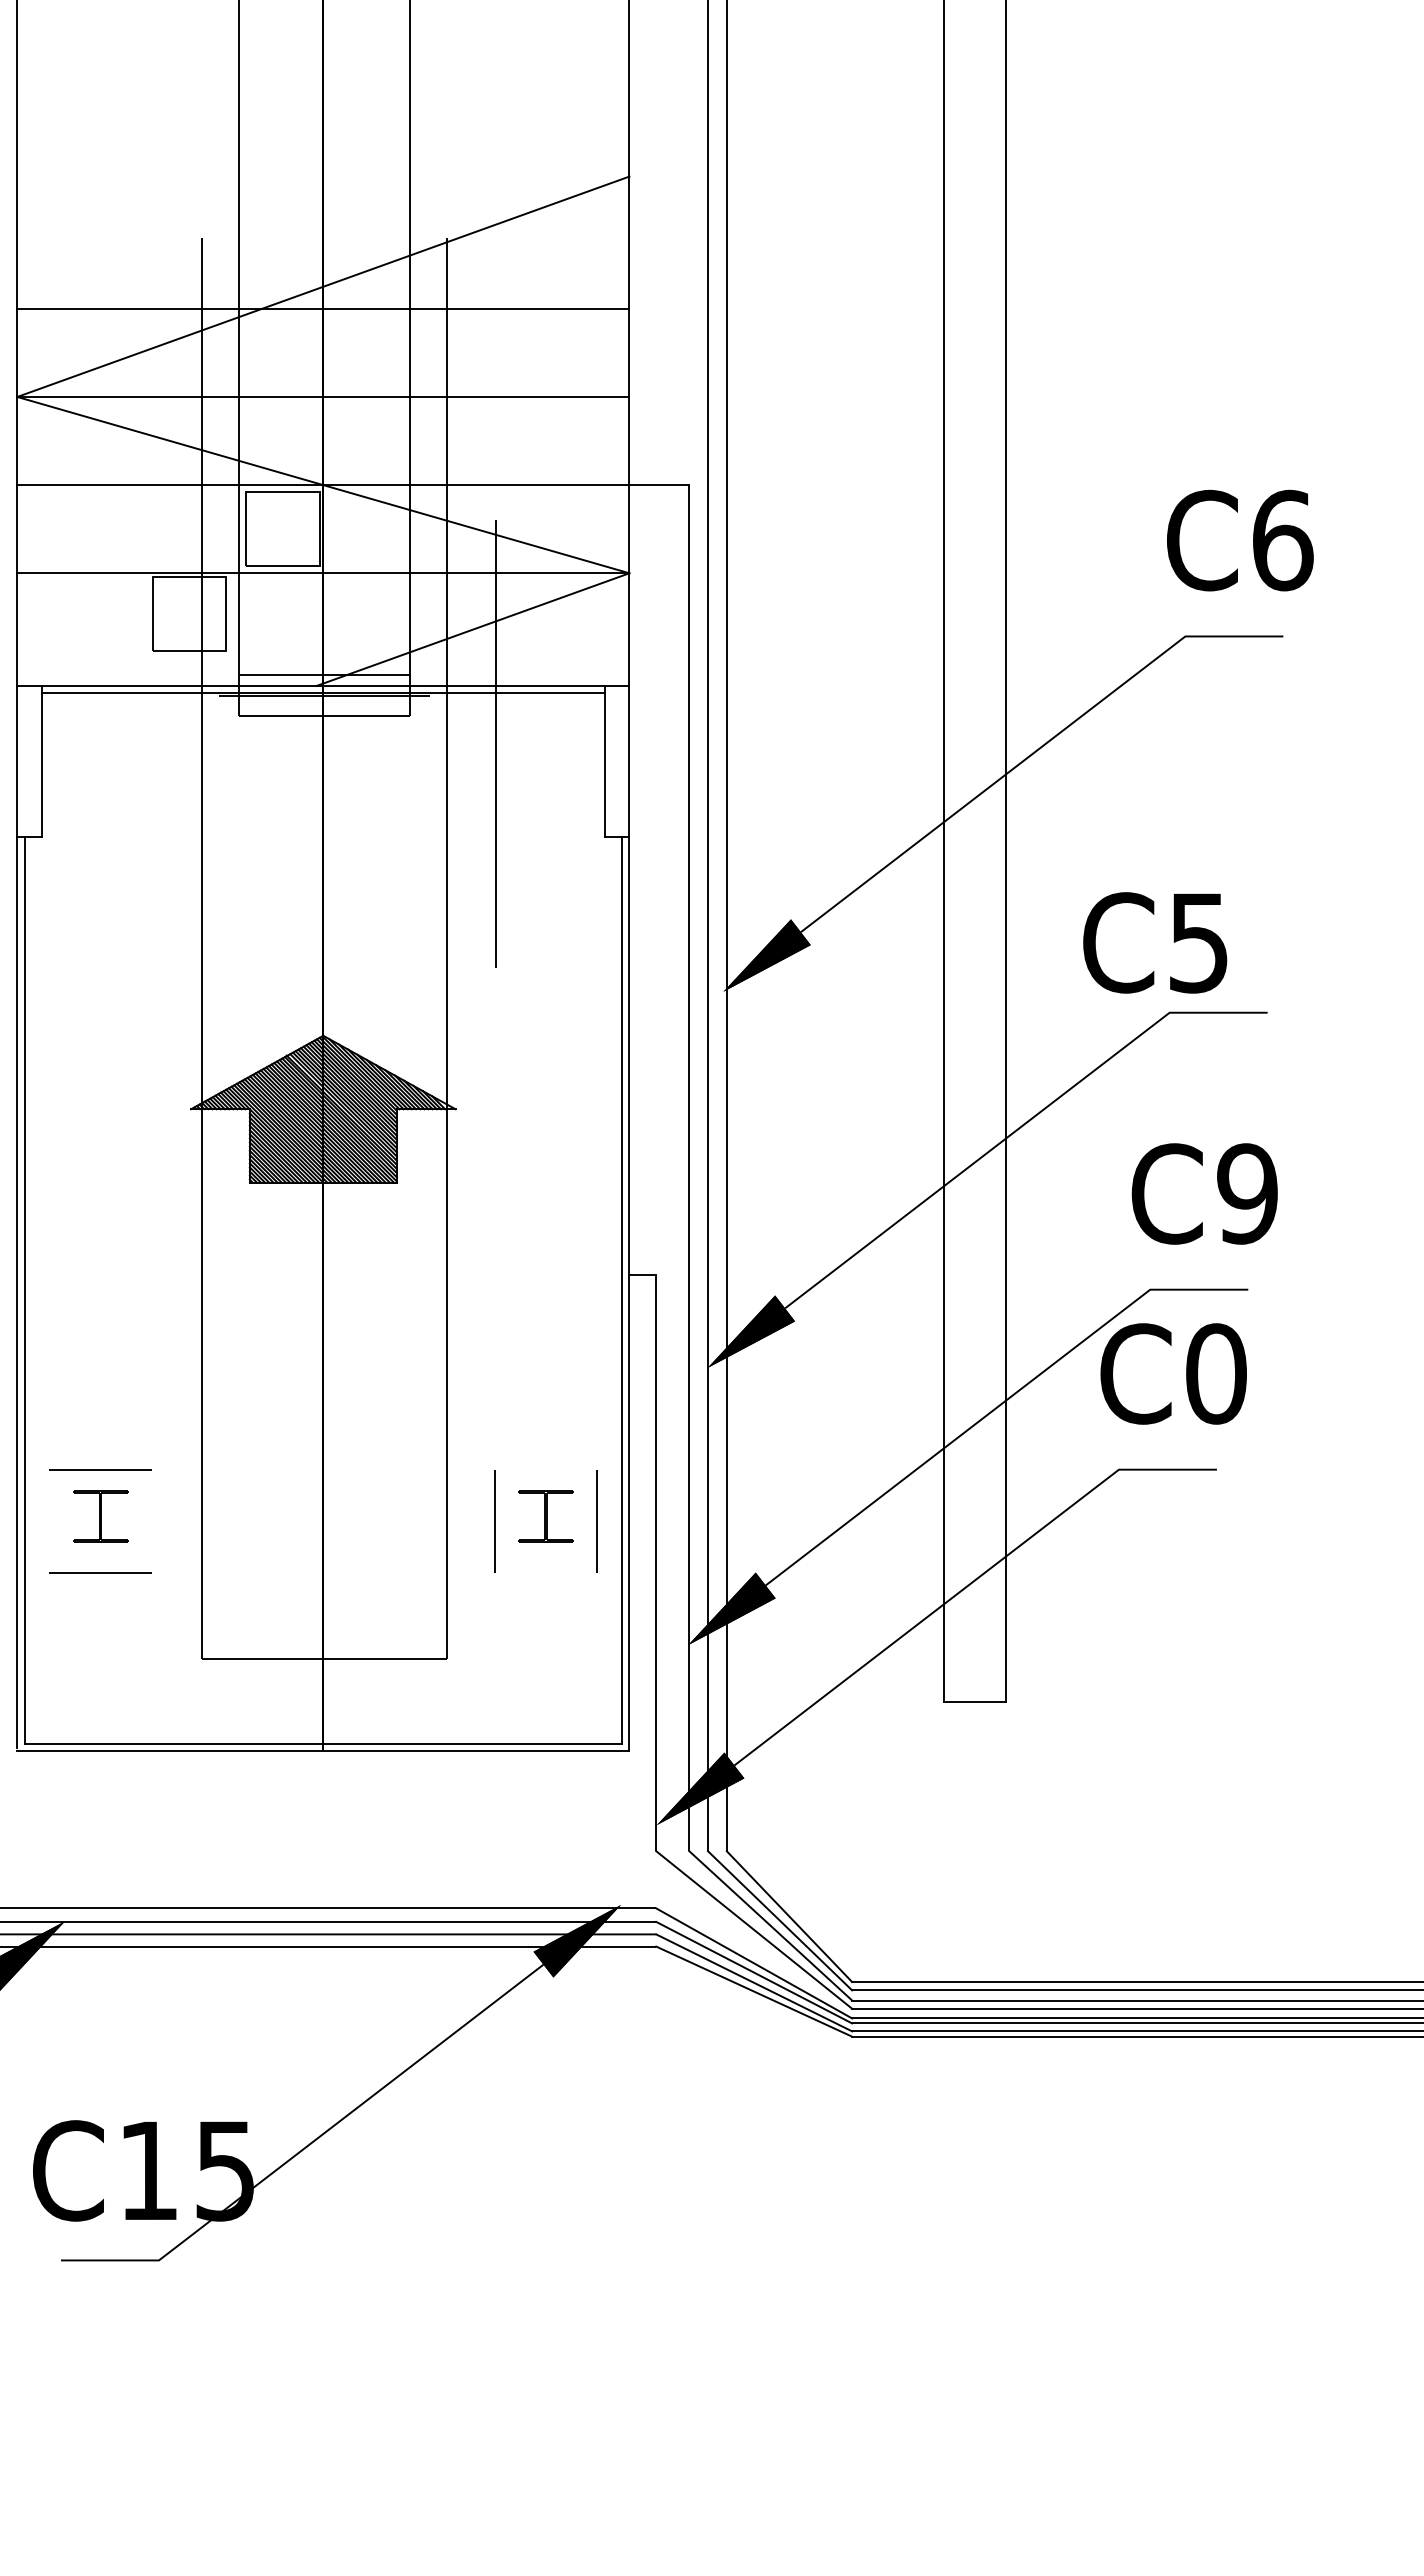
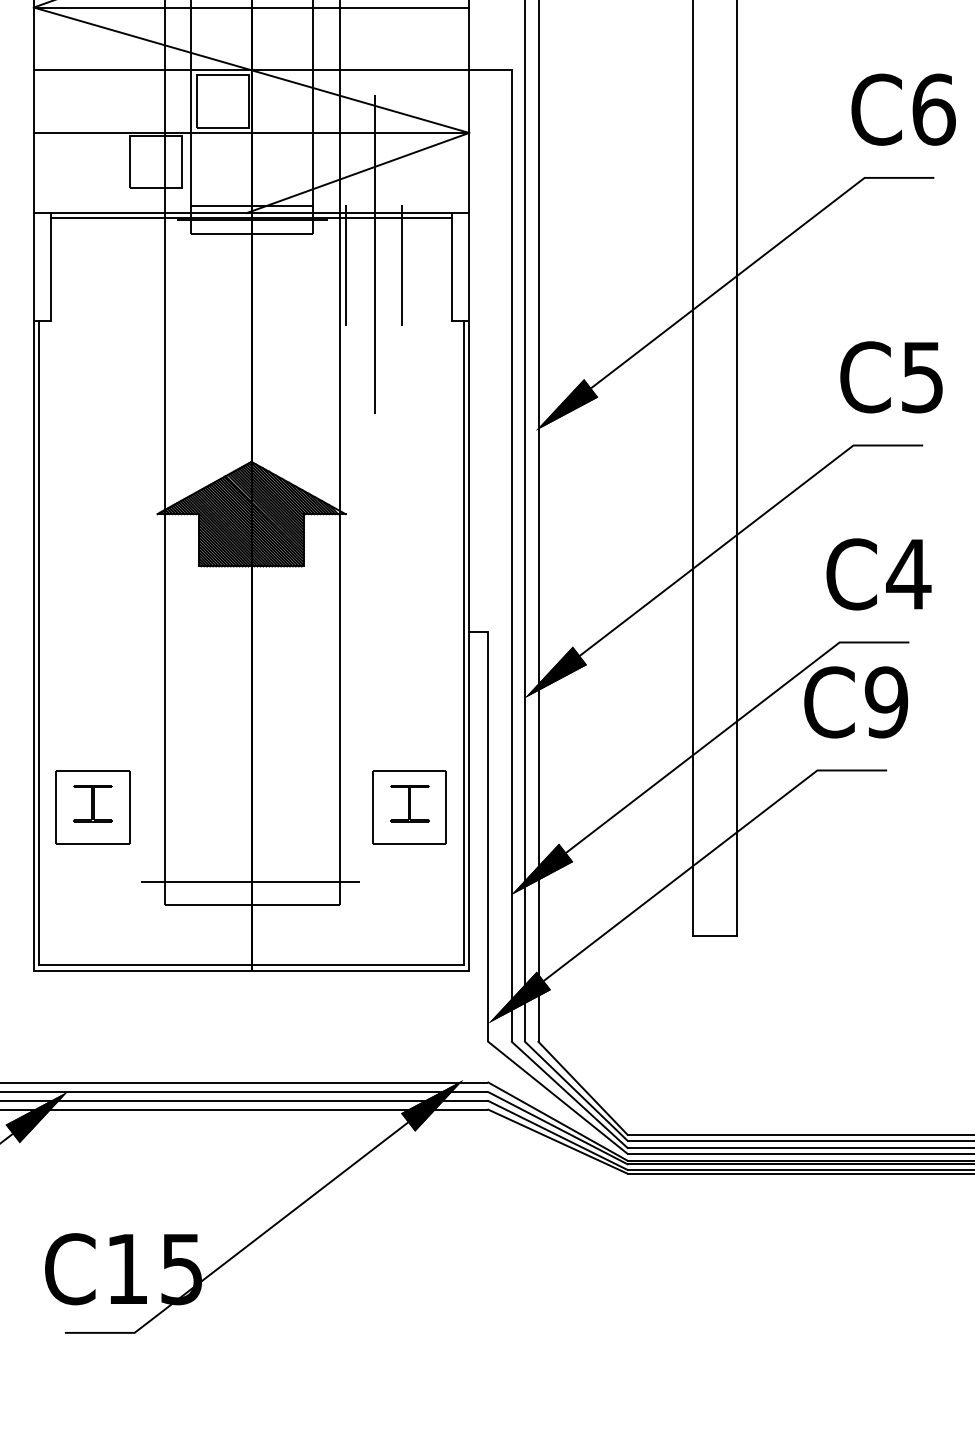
line: (456, 759) -> (346, 265), added
line: (535, 759) -> (402, 265), added
text: (1155, 942) -> (891, 377), moved
text: (1247, 1193) -> (908, 574), C9 -> C4
text: (1215, 1373) -> (886, 702), C0 -> C9
line: (545, 1469) -> (409, 770), added
line: (49, 1520) -> (56, 806), added
line: (151, 1520) -> (129, 806), added
line: (545, 1572) -> (409, 843), added
line: (321, 1626) -> (250, 882), added

